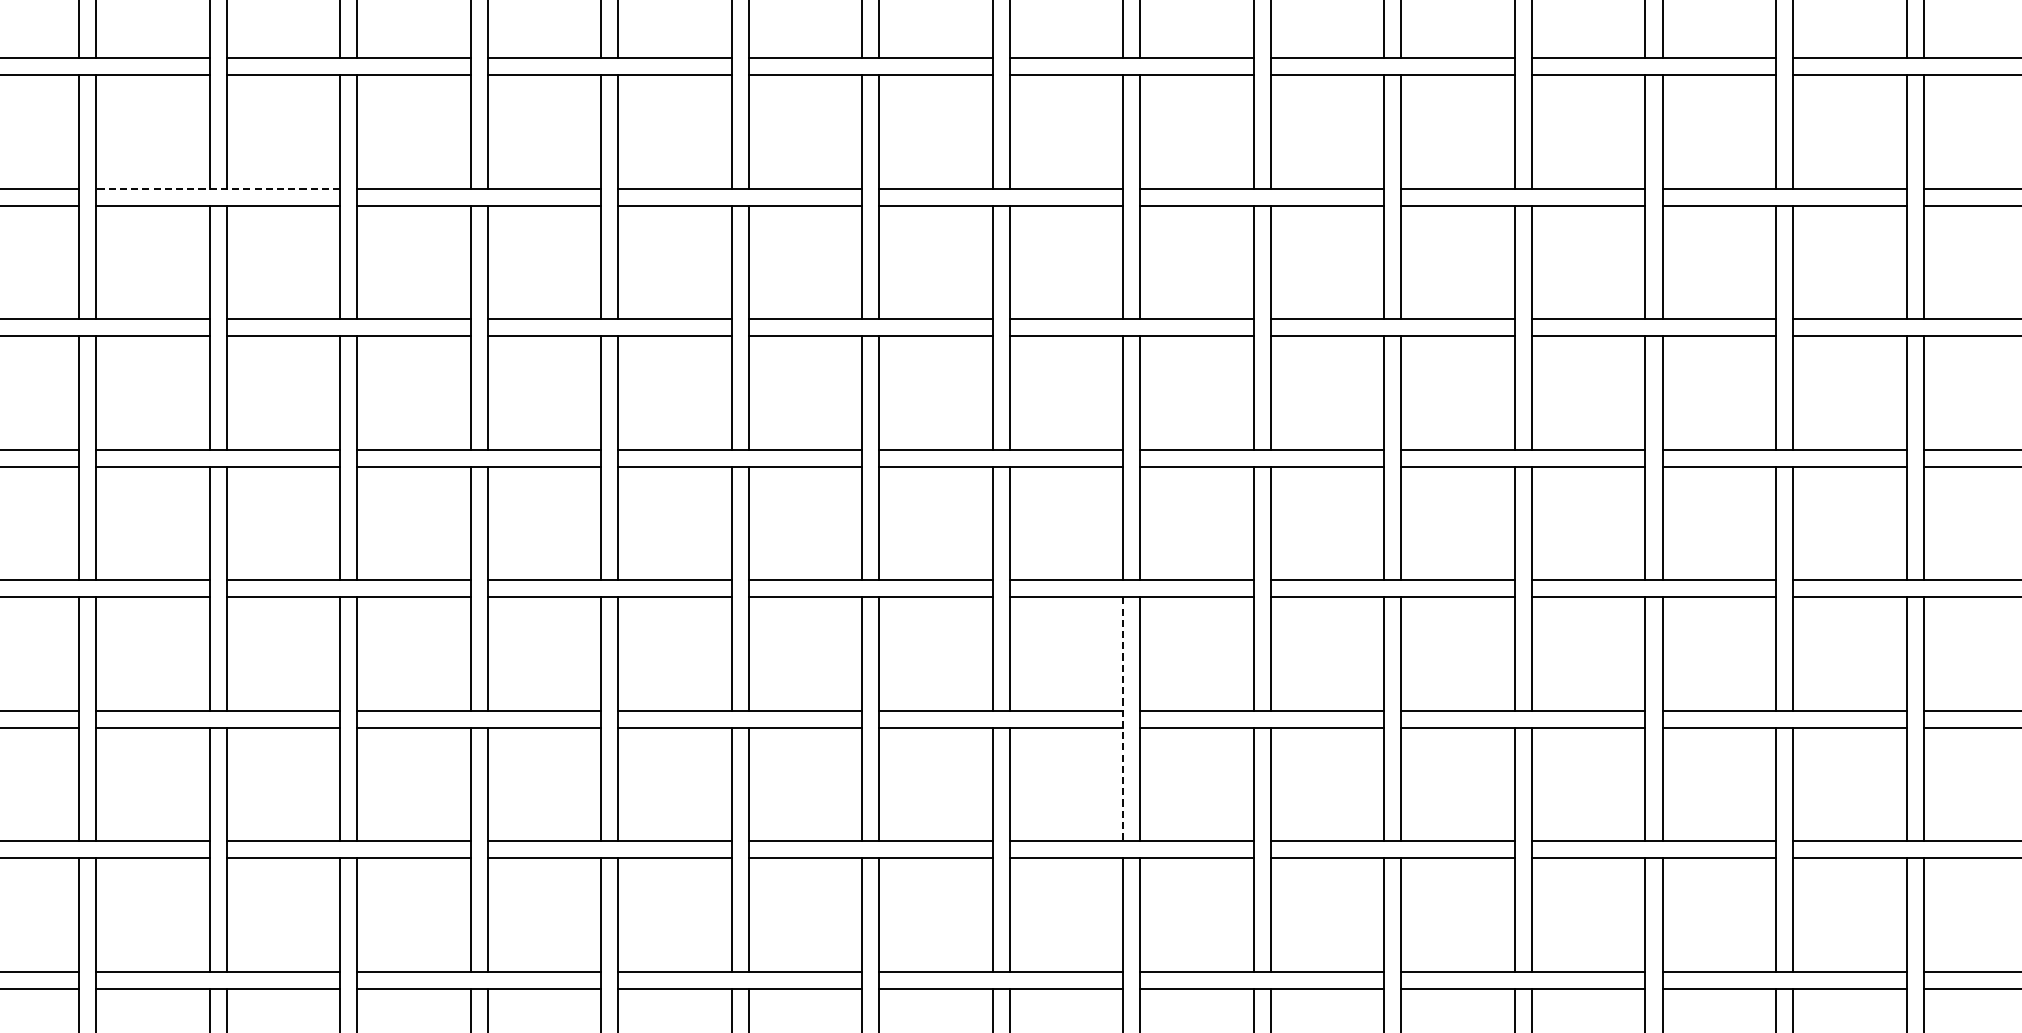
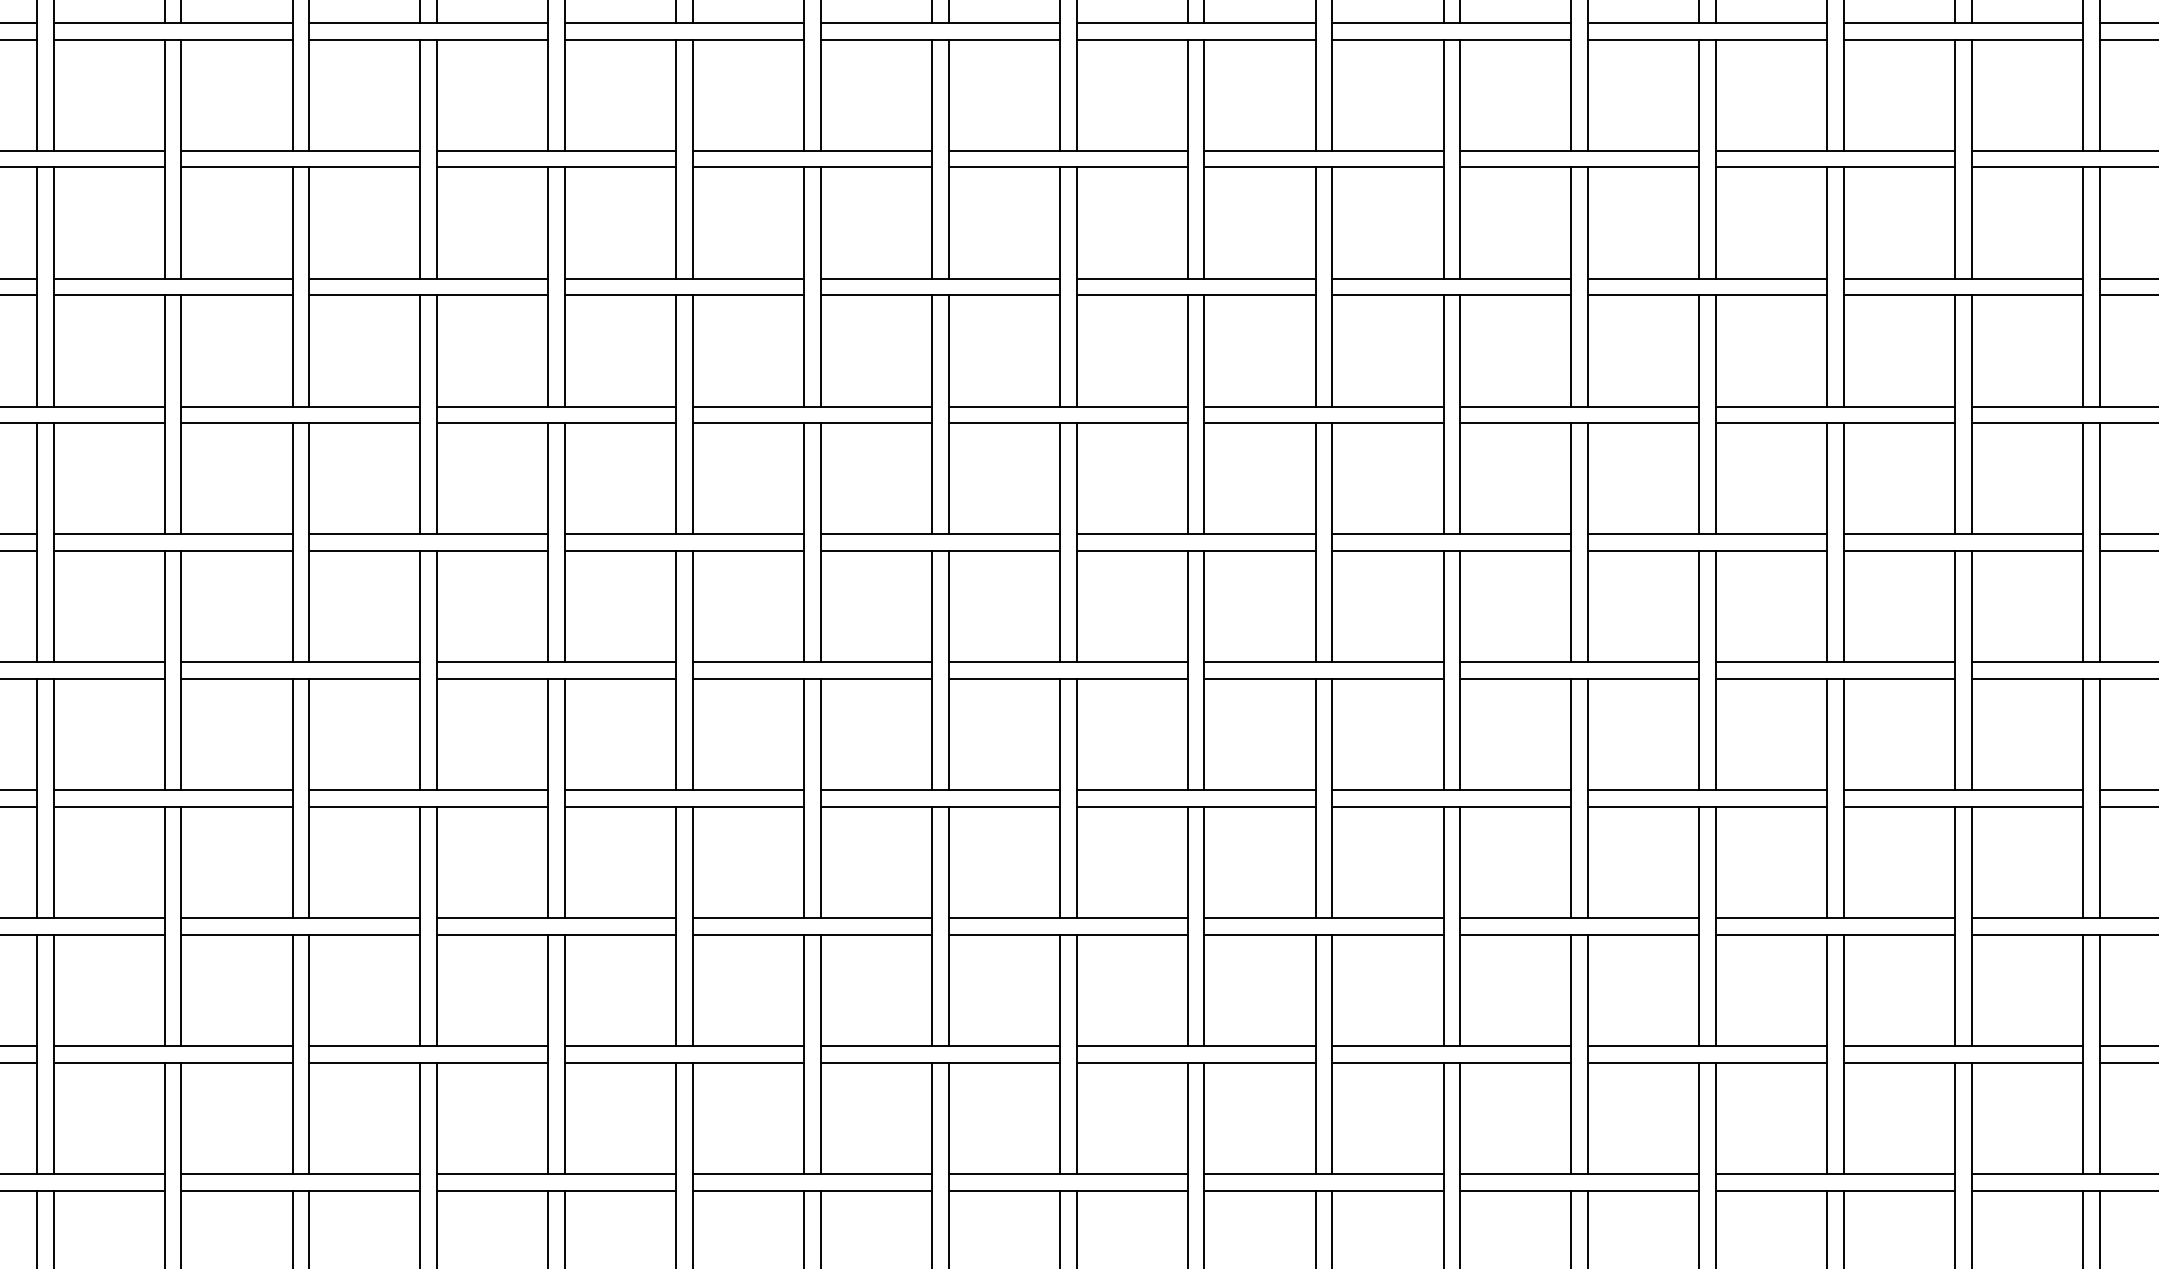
line: (217, 188) -> (428, 534), dashed -> solid
line: (1123, 719) -> (1315, 1054), dashed -> solid

